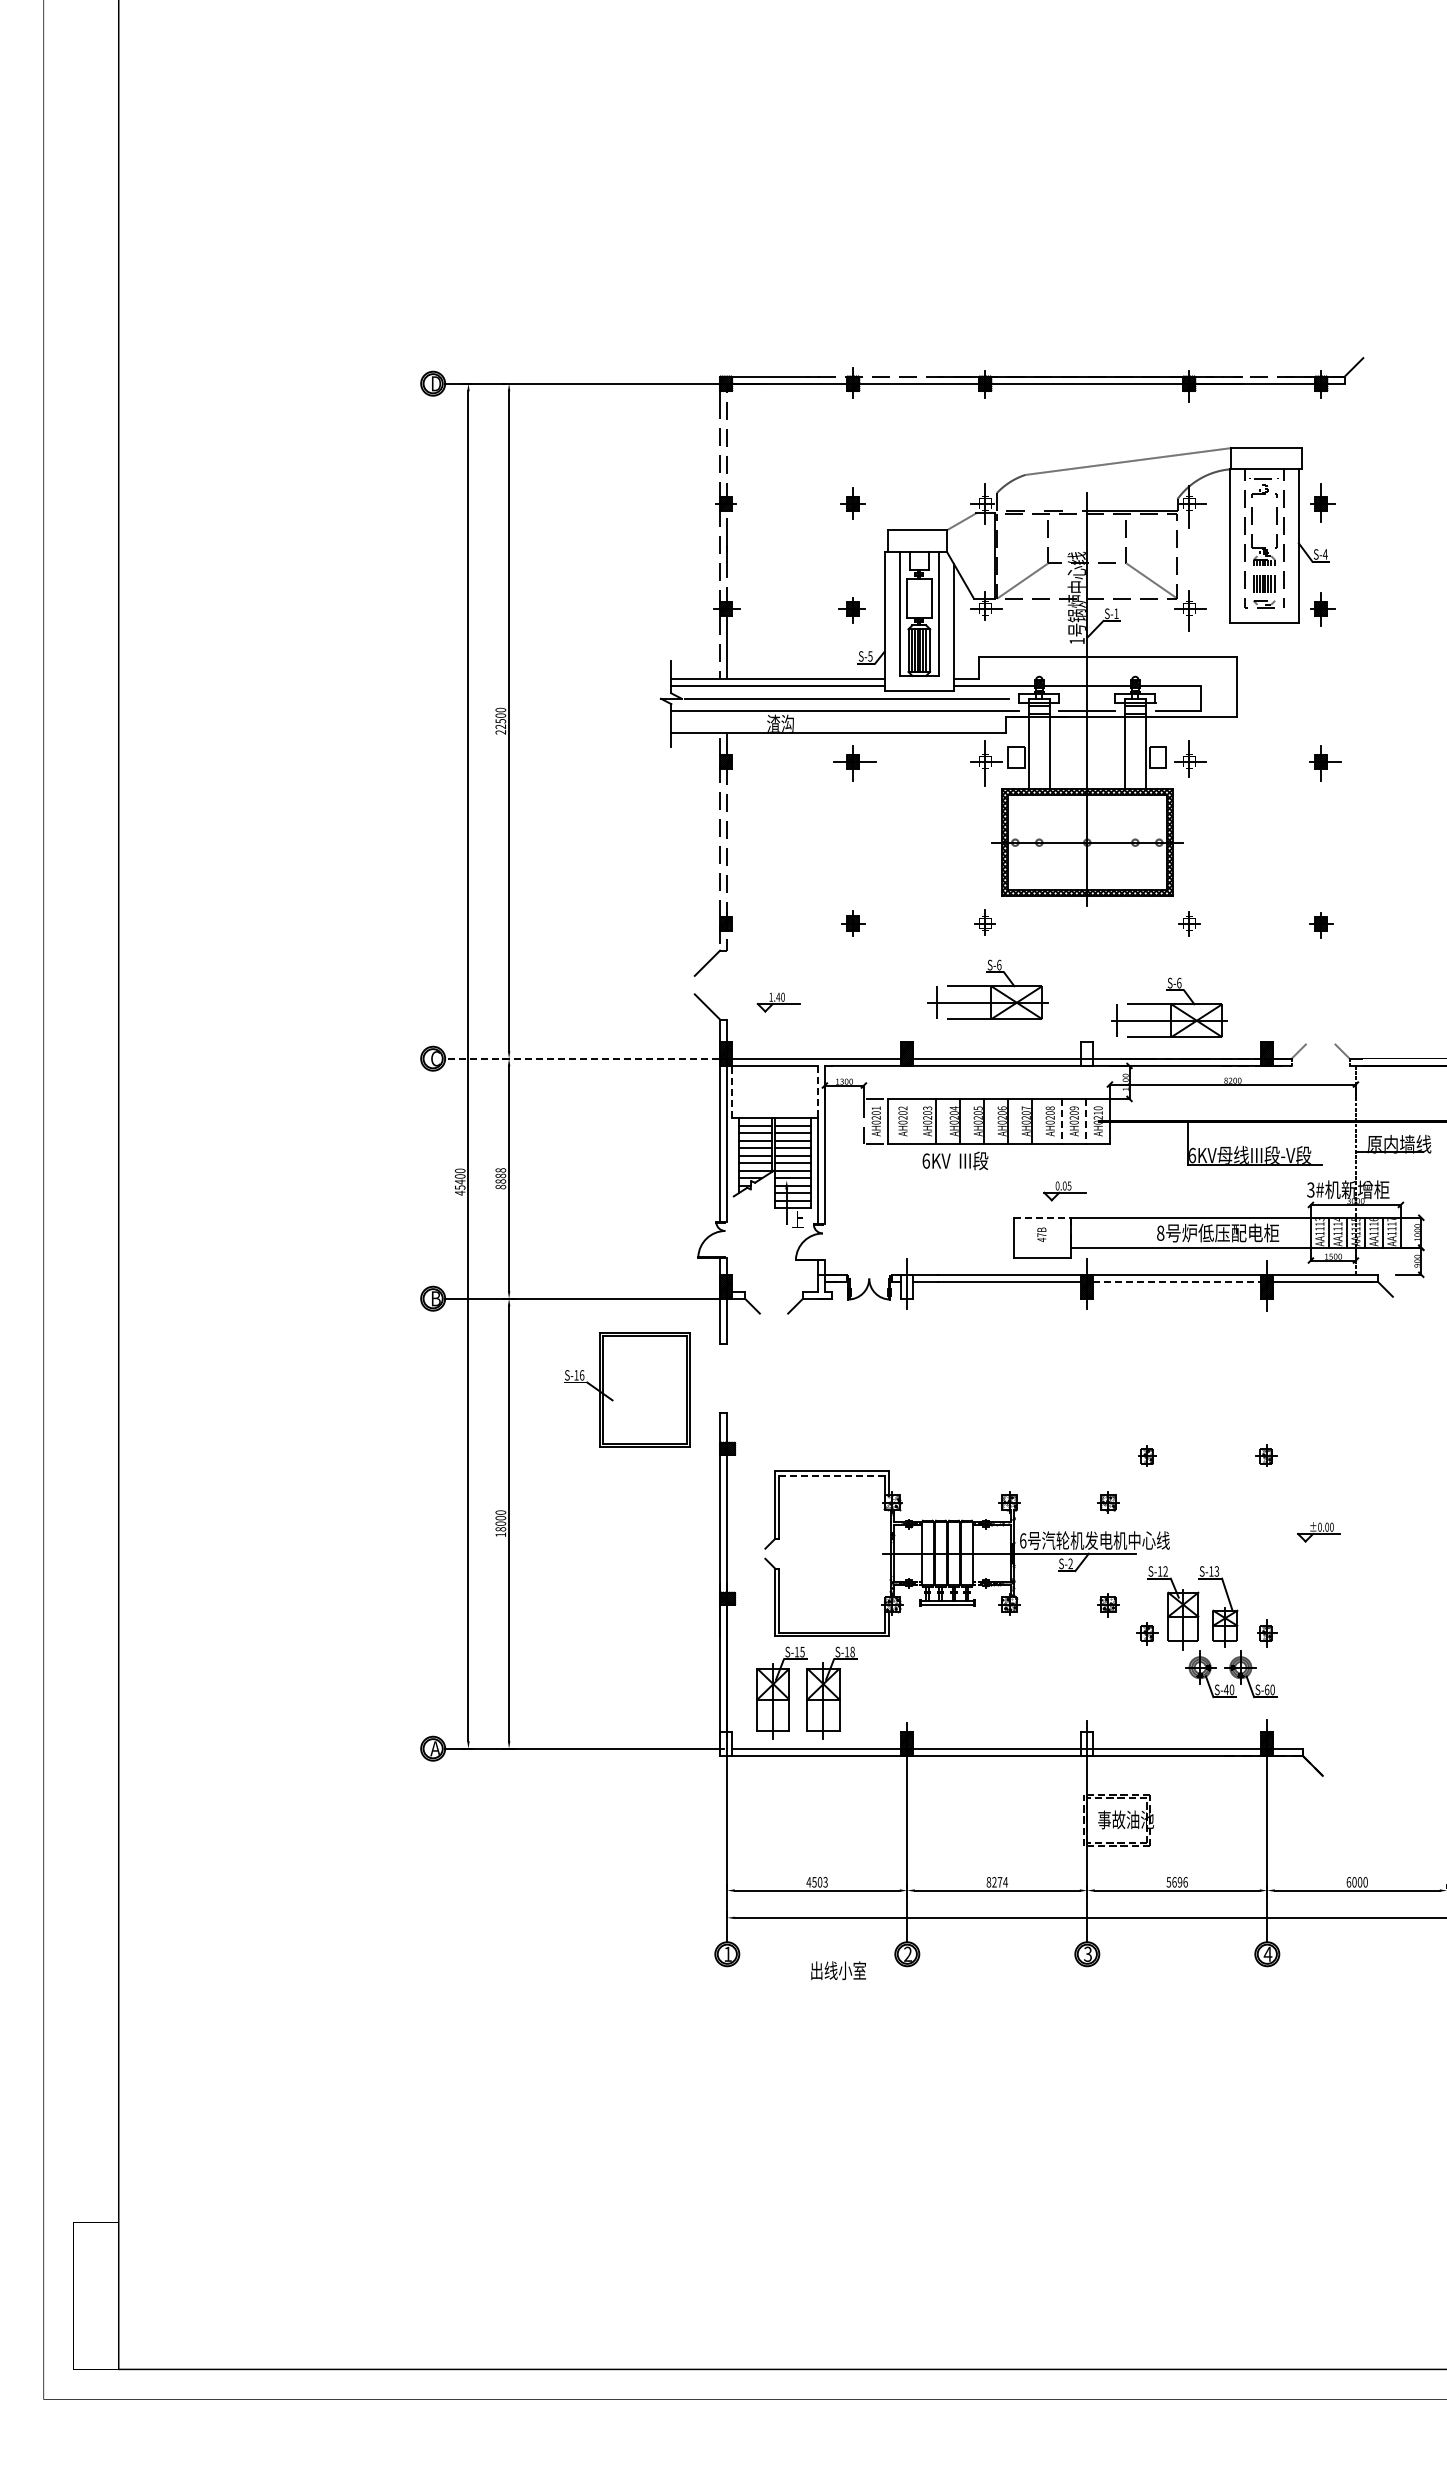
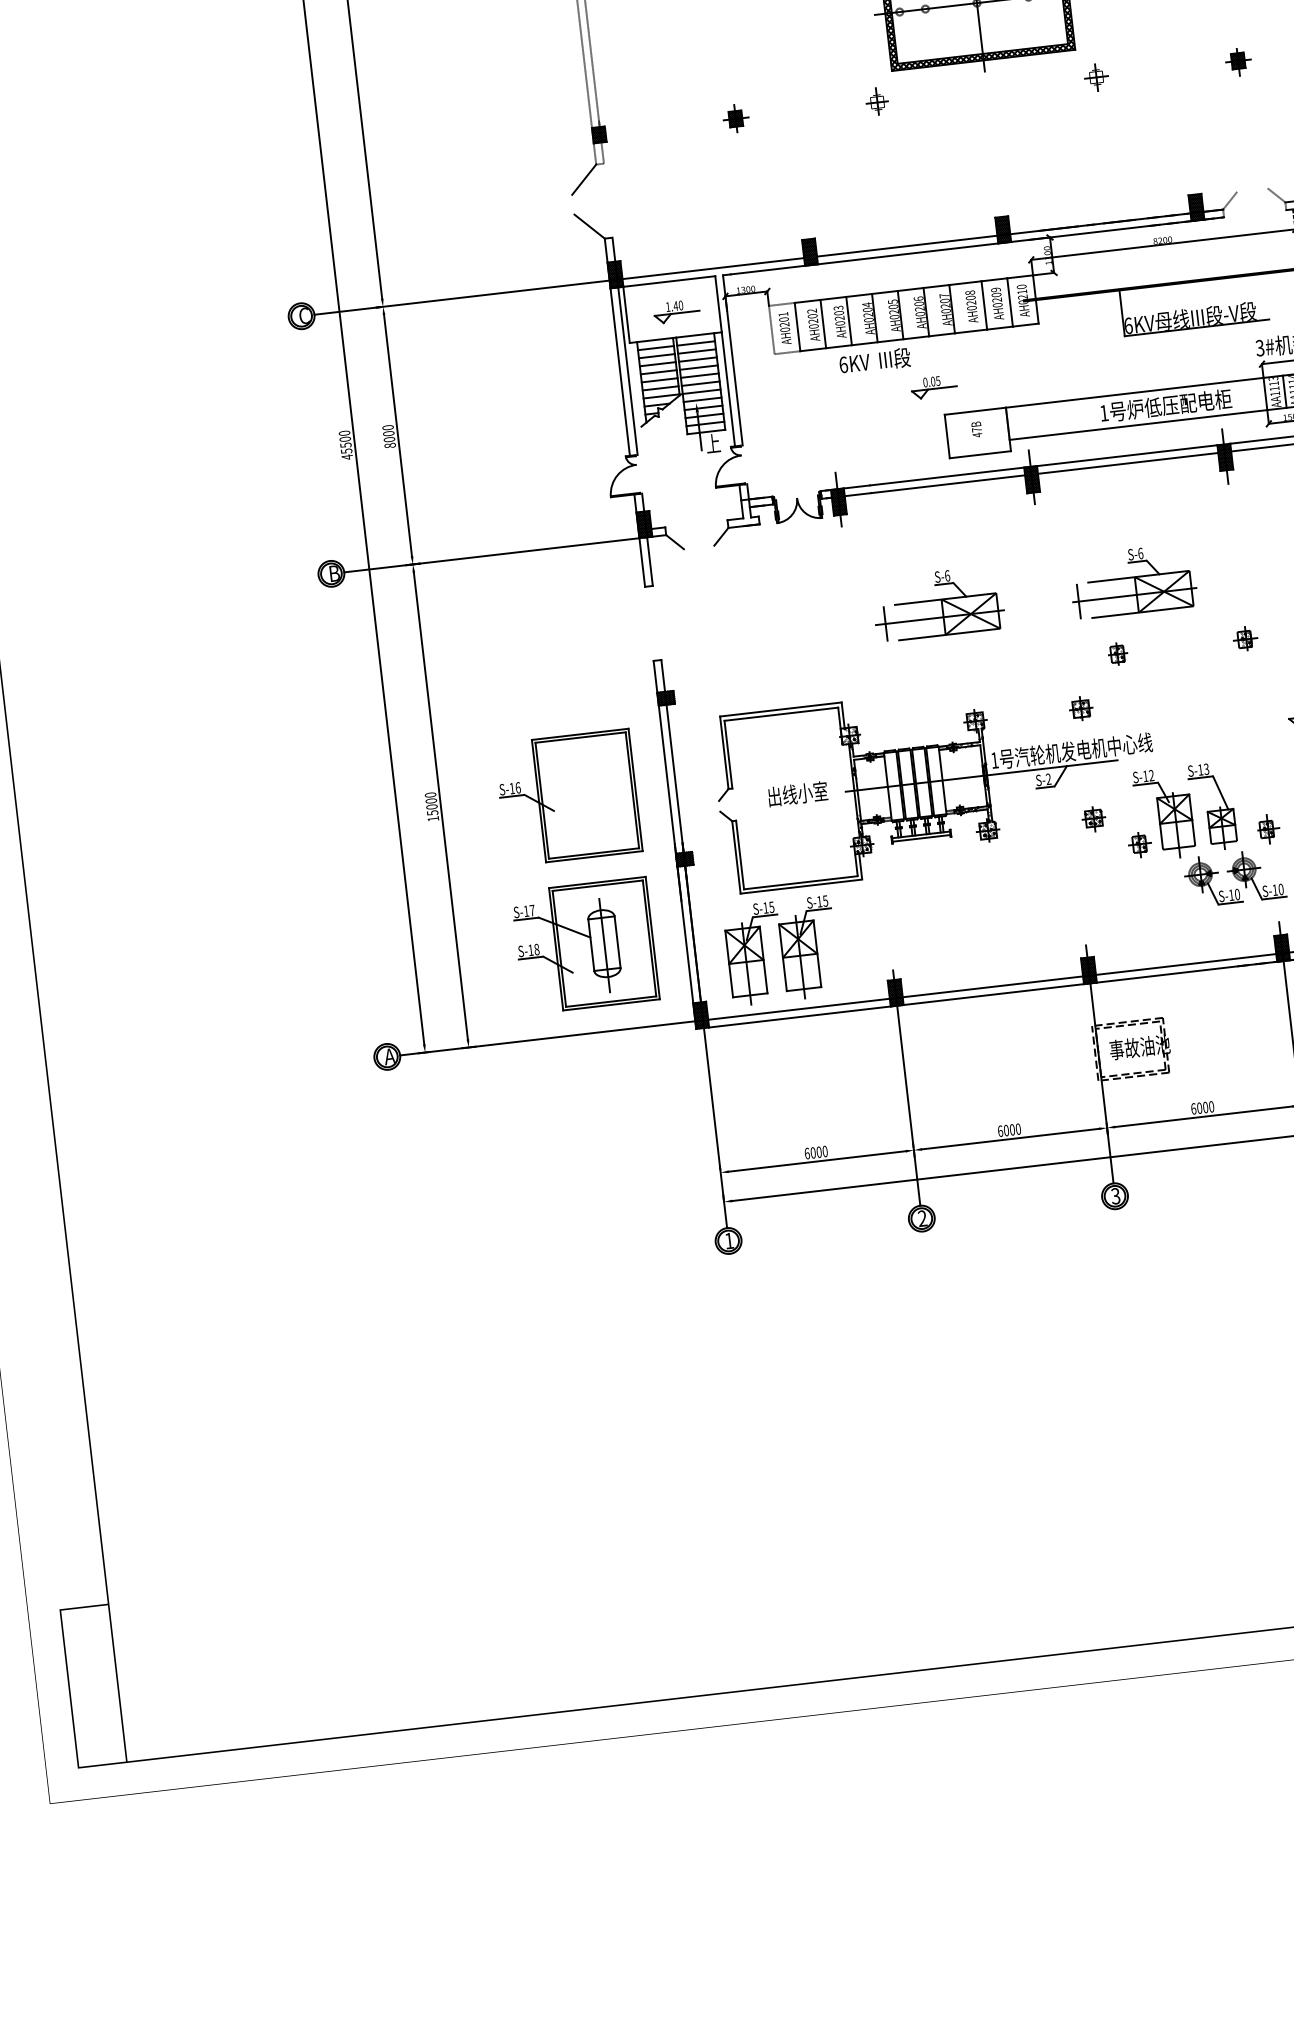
part: (987, 989) -> (937, 603), moved
part: (778, 1002) -> (676, 311), moved
part: (1169, 1007) -> (1133, 580), moved
hatch: (1087, 1053) -> (1003, 229), added
line: (582, 1058) -> (461, 297), dashed -> solid
line: (732, 1091) -> (627, 314), dashed -> solid
line: (817, 1092) -> (718, 304), dashed -> solid
line: (911, 1120) -> (822, 323), added
line: (1061, 1121) -> (983, 305), dashed -> solid
line: (1085, 1121) -> (1009, 302), dashed -> solid
text: (500, 1175) -> (388, 433), 8888 -> 8000
text: (460, 1182) -> (346, 445), 45400 -> 45500
part: (1064, 1191) -> (933, 387), moved
line: (1042, 1217) -> (975, 410), dashed -> solid
text: (1160, 1232) -> (1103, 412), 8 -> 1
line: (1177, 1281) -> (1128, 462), dashed -> solid
hatch: (907, 1286) -> (839, 501), added
part: (627, 1389) -> (568, 797), moved
line: (831, 1475) -> (780, 714), dashed -> solid
text: (500, 1529) -> (432, 813), 18000 -> 15000
text: (1023, 1540) -> (995, 760), 6 -> 1
text: (852, 1651) -> (825, 900), S-18 -> S-15
part: (627, 1667) -> (585, 945), added
text: (1226, 1689) -> (1231, 894), S-40 -> S-10
text: (1267, 1689) -> (1275, 889), S-60 -> S-10
hatch: (726, 1743) -> (701, 1014), added
hatch: (1087, 1743) -> (1089, 970), added
text: (816, 1882) -> (815, 1152), 4503 -> 6000
text: (996, 1882) -> (1008, 1130), 8274 -> 6000
text: (1176, 1882) -> (1201, 1108), 5696 -> 6000
text: (838, 1970) -> (797, 793), moved

